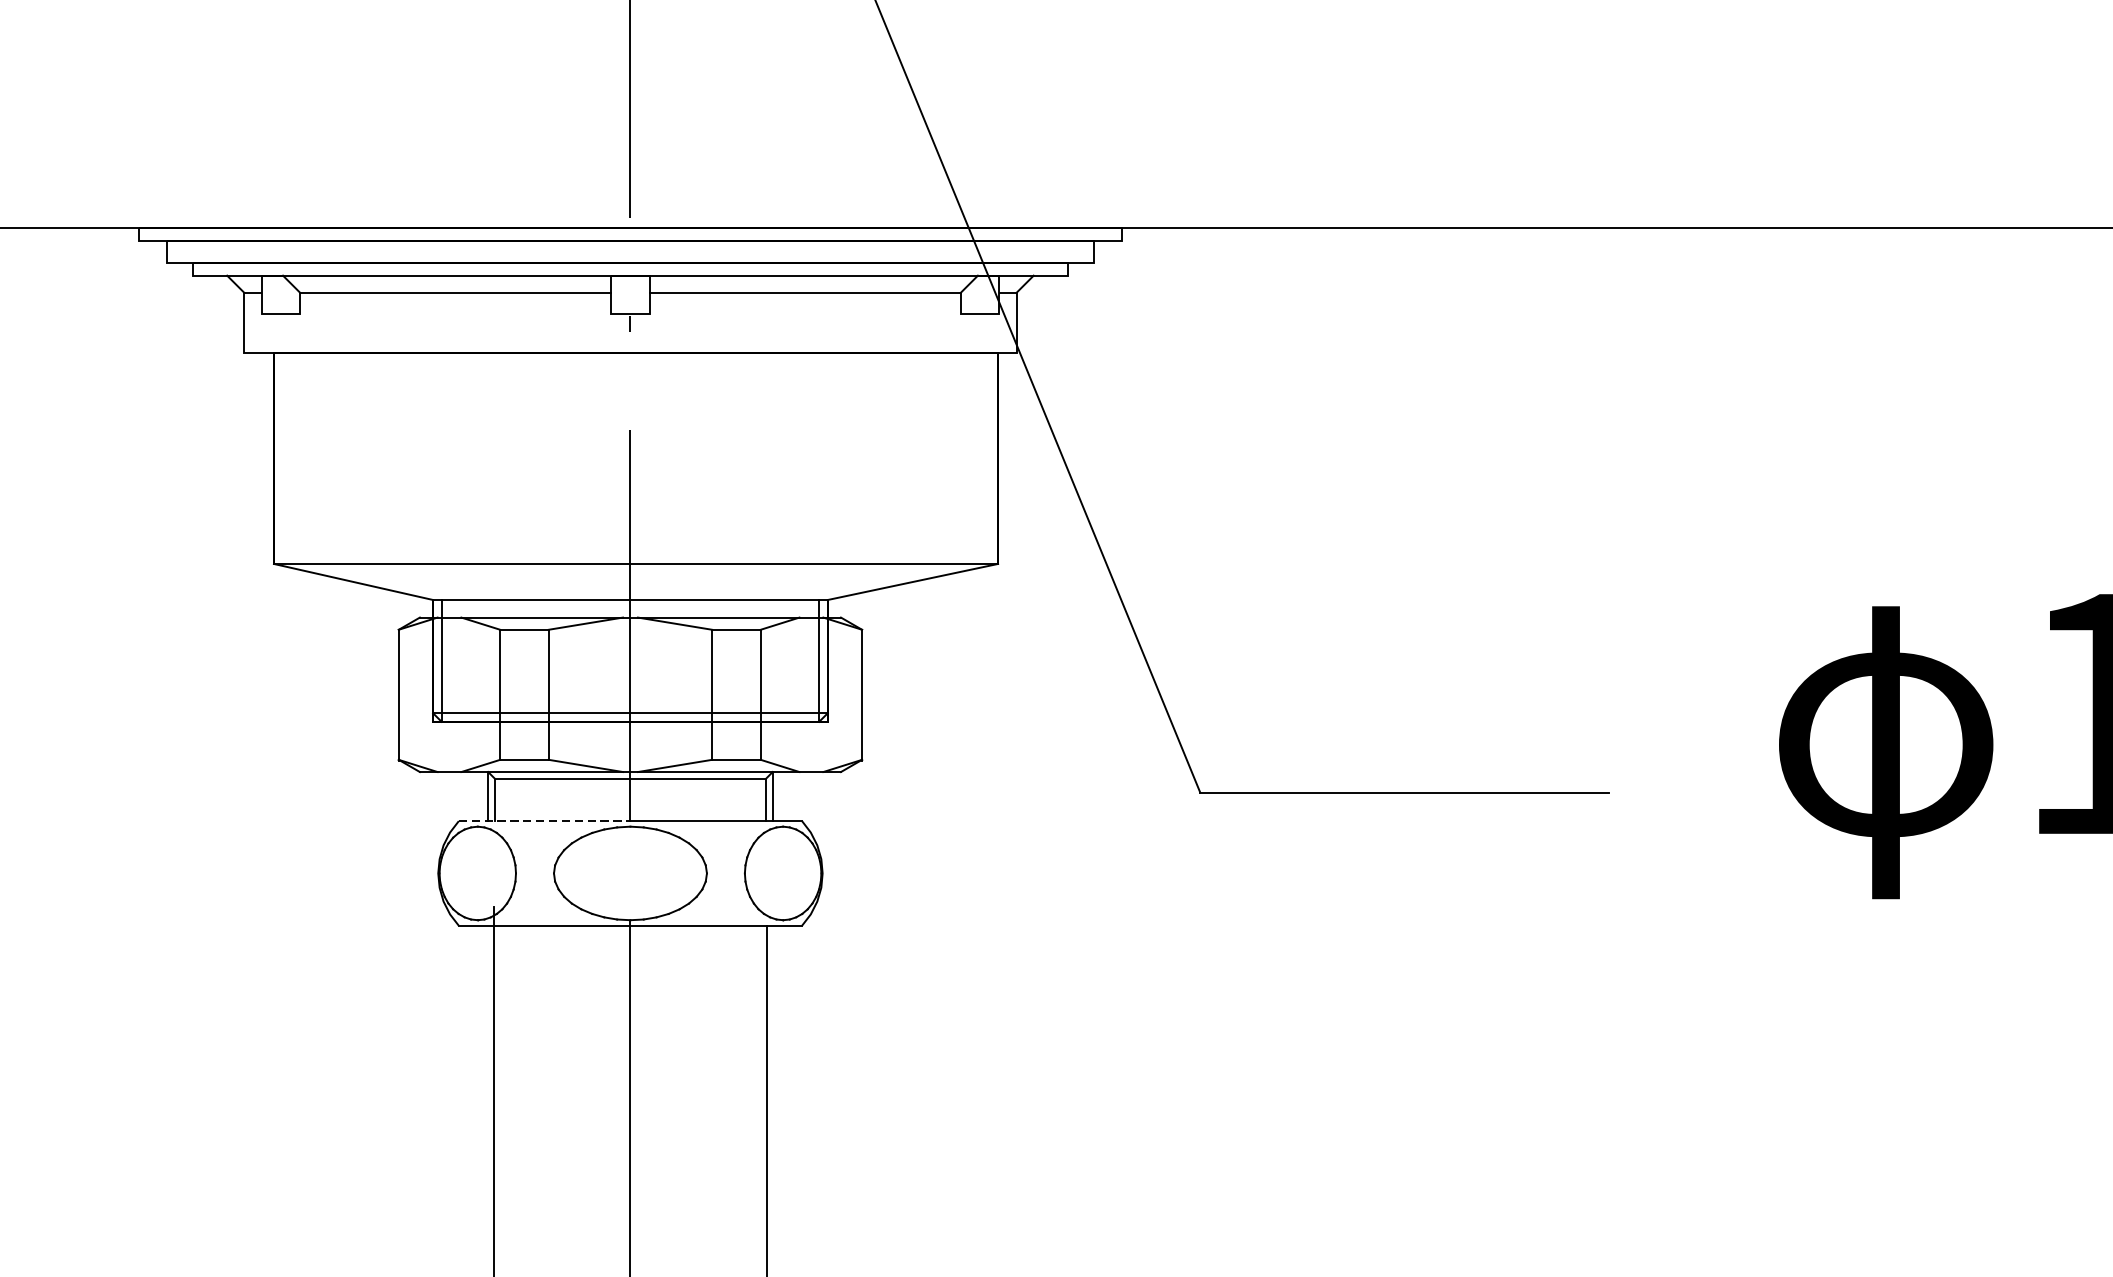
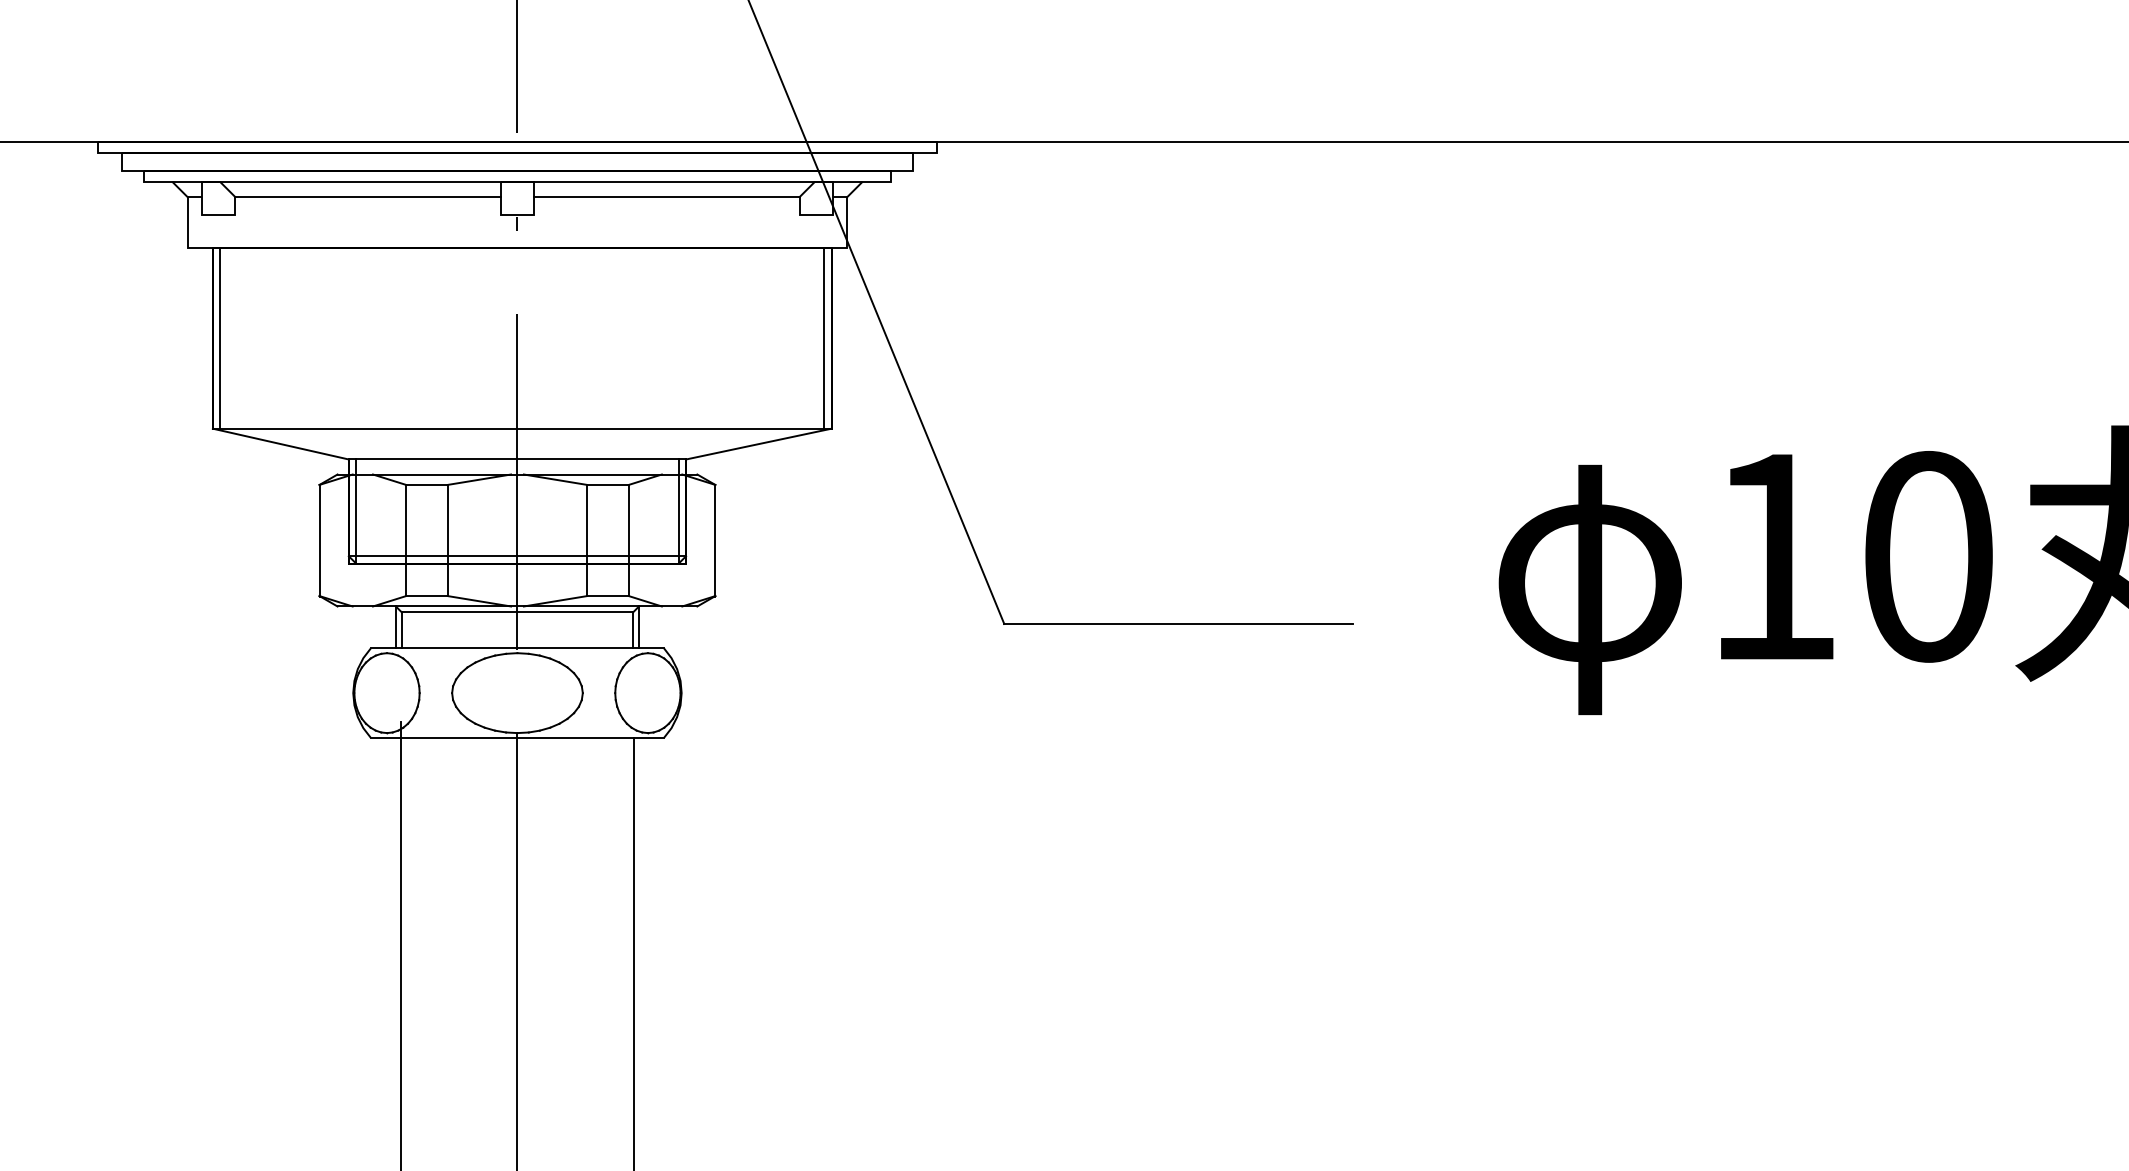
line: (282, 458) -> (220, 338), added
line: (989, 458) -> (824, 338), added
line: (545, 821) -> (444, 648), dashed -> solid

